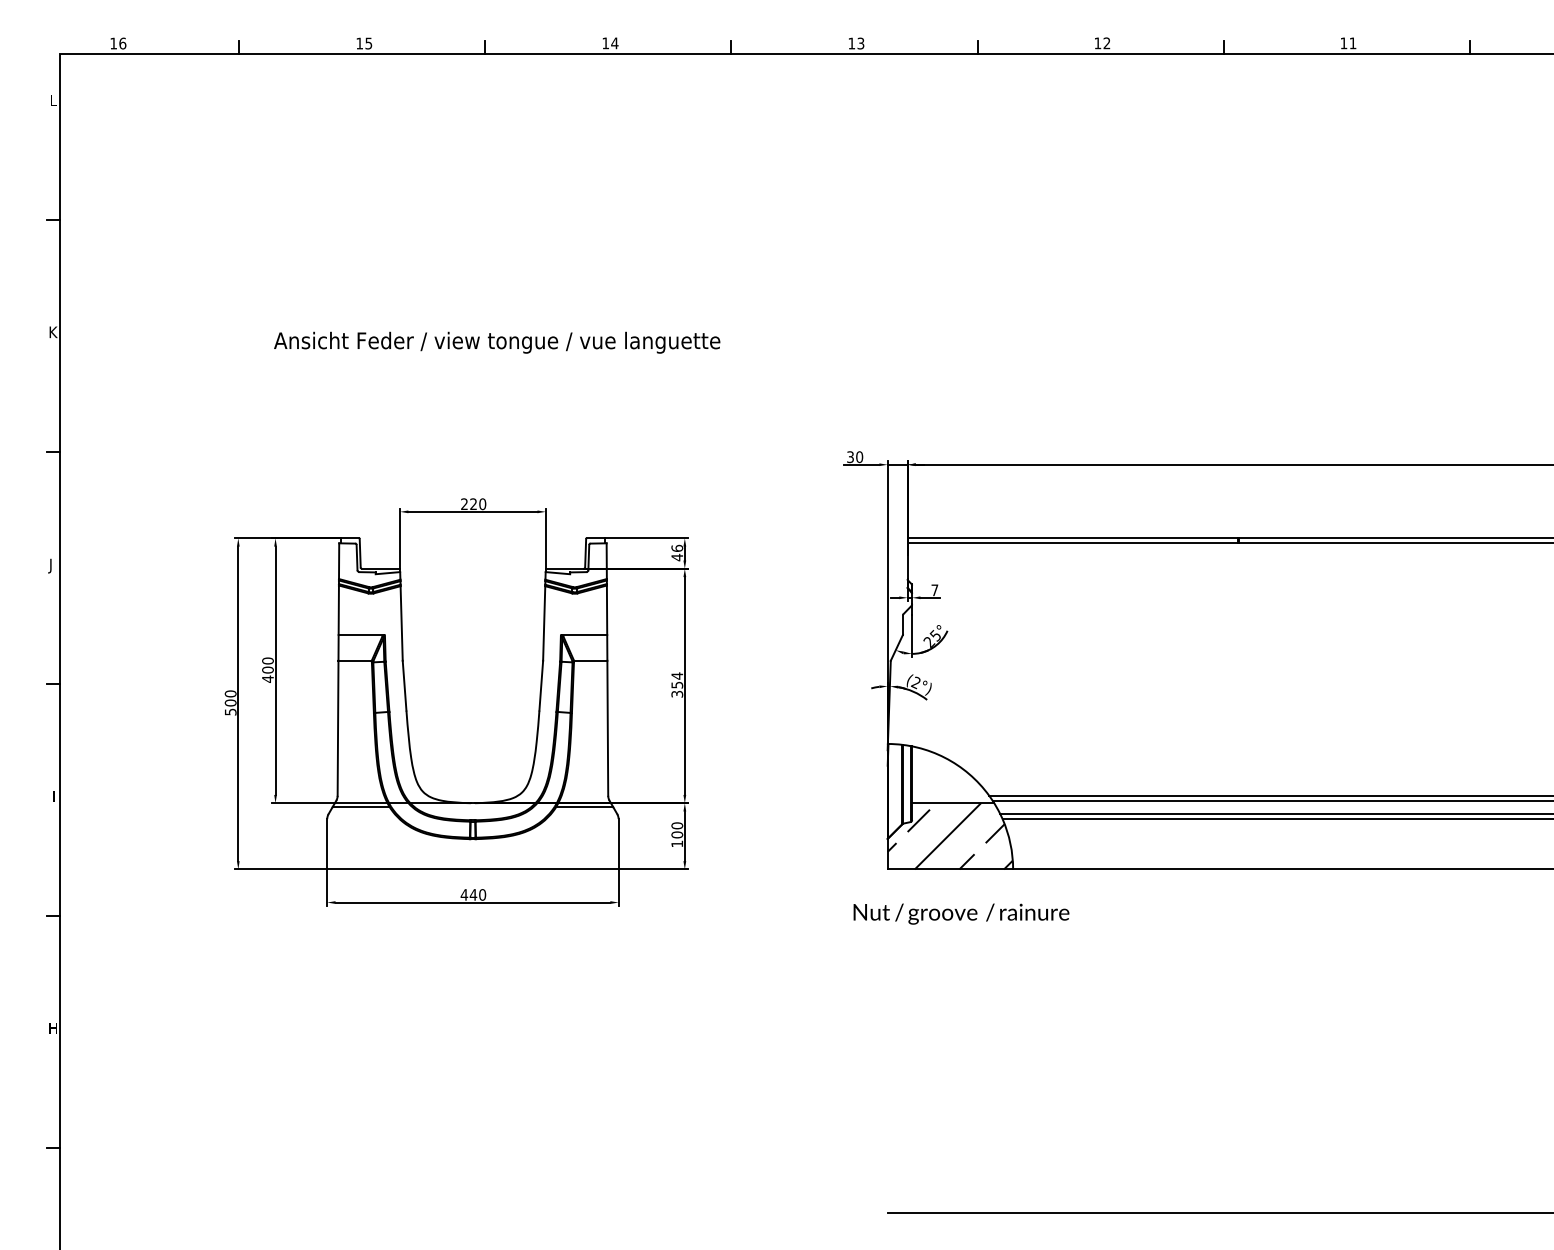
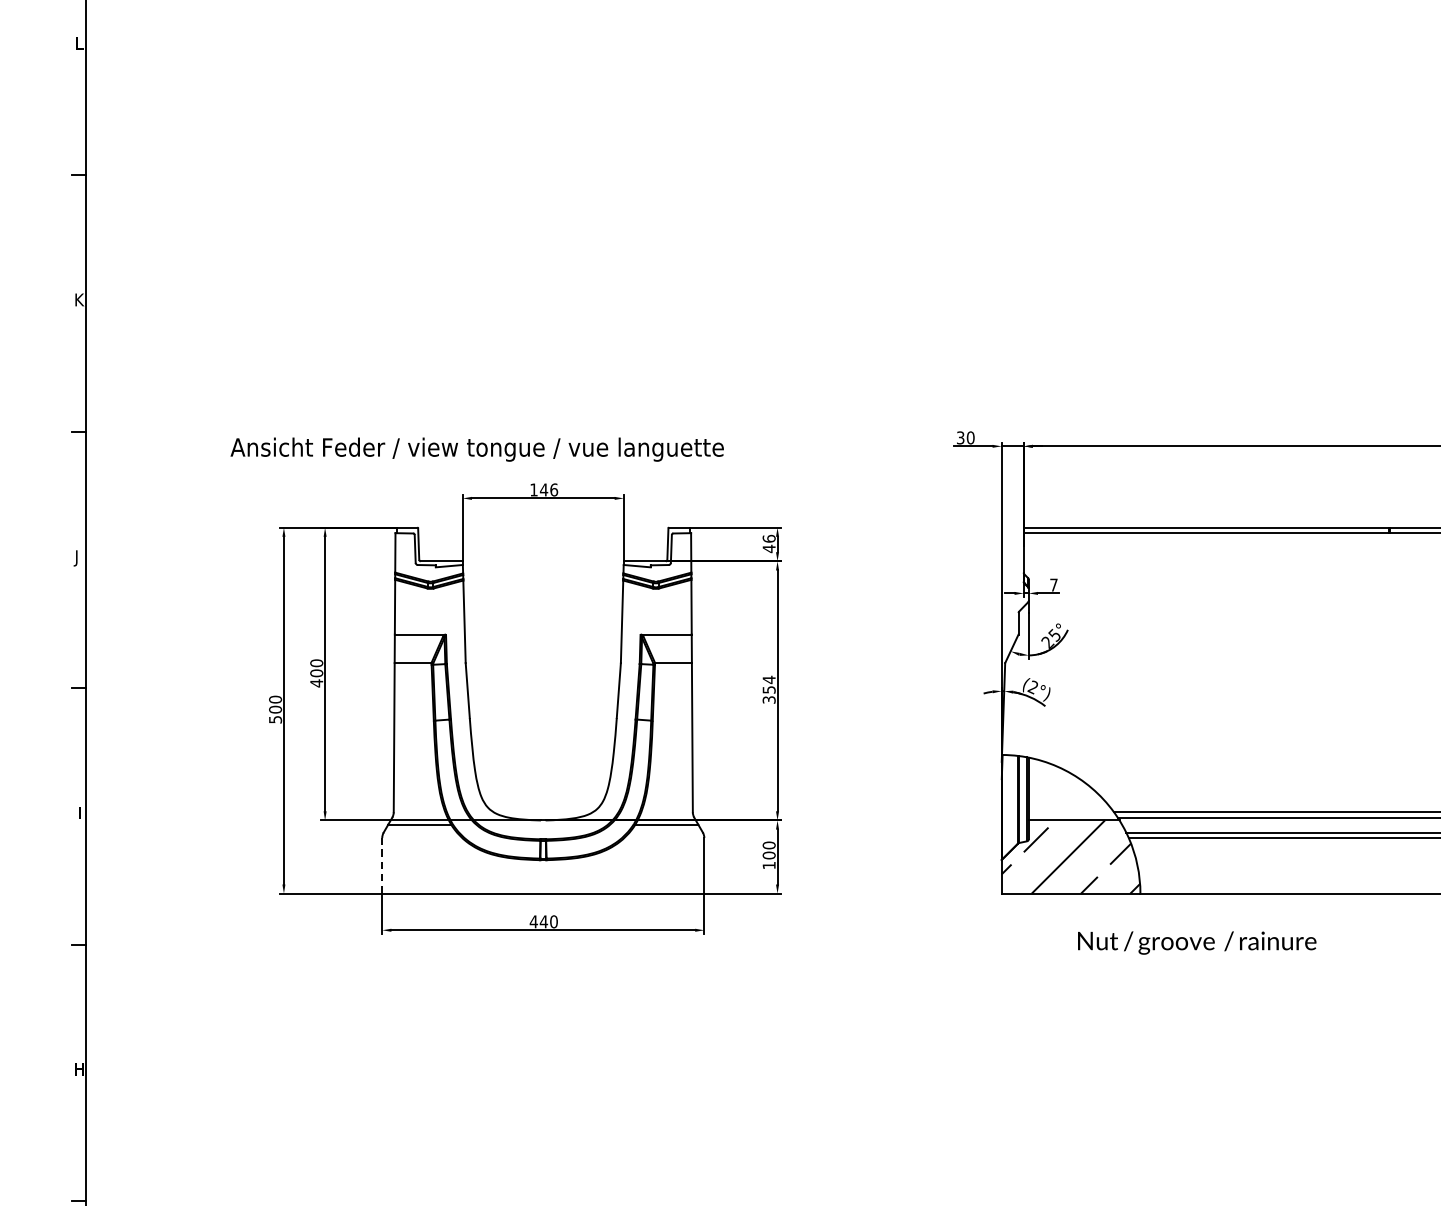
text: (497, 342) -> (477, 449), moved
text: (473, 503) -> (543, 489), 220 -> 146
line: (327, 843) -> (382, 864), solid -> dashed
text: (961, 913) -> (1197, 942), moved

